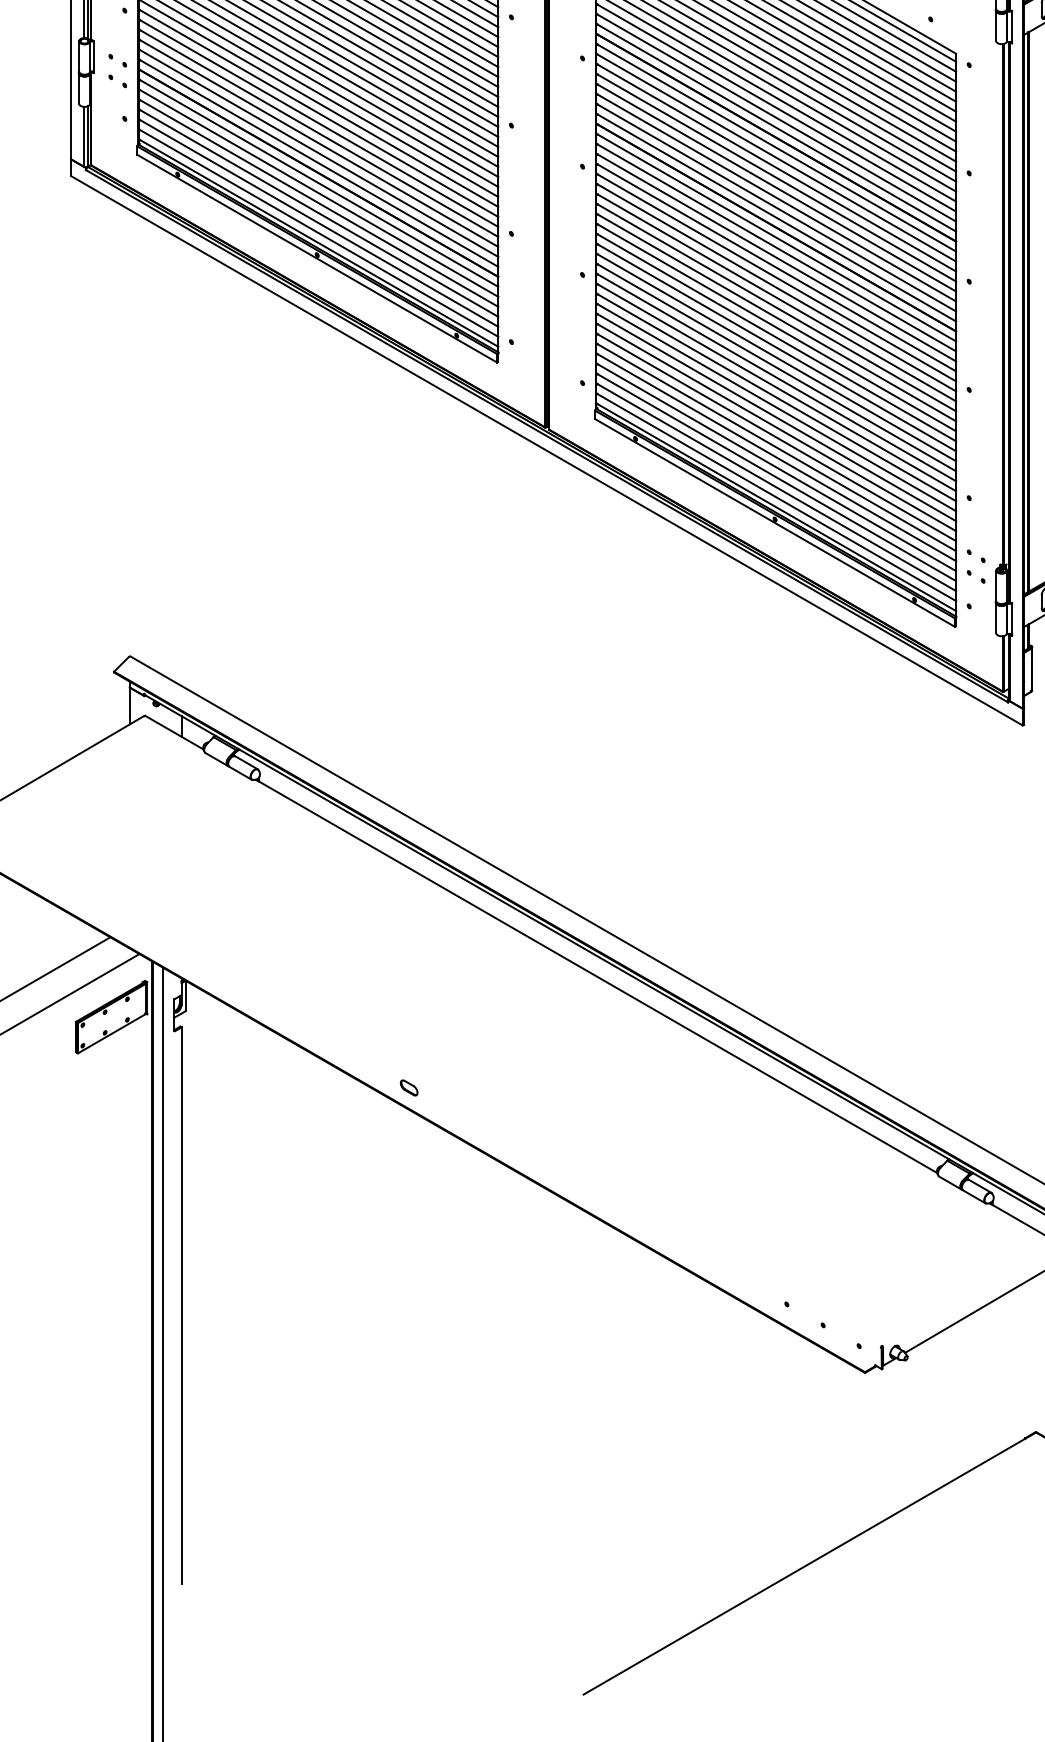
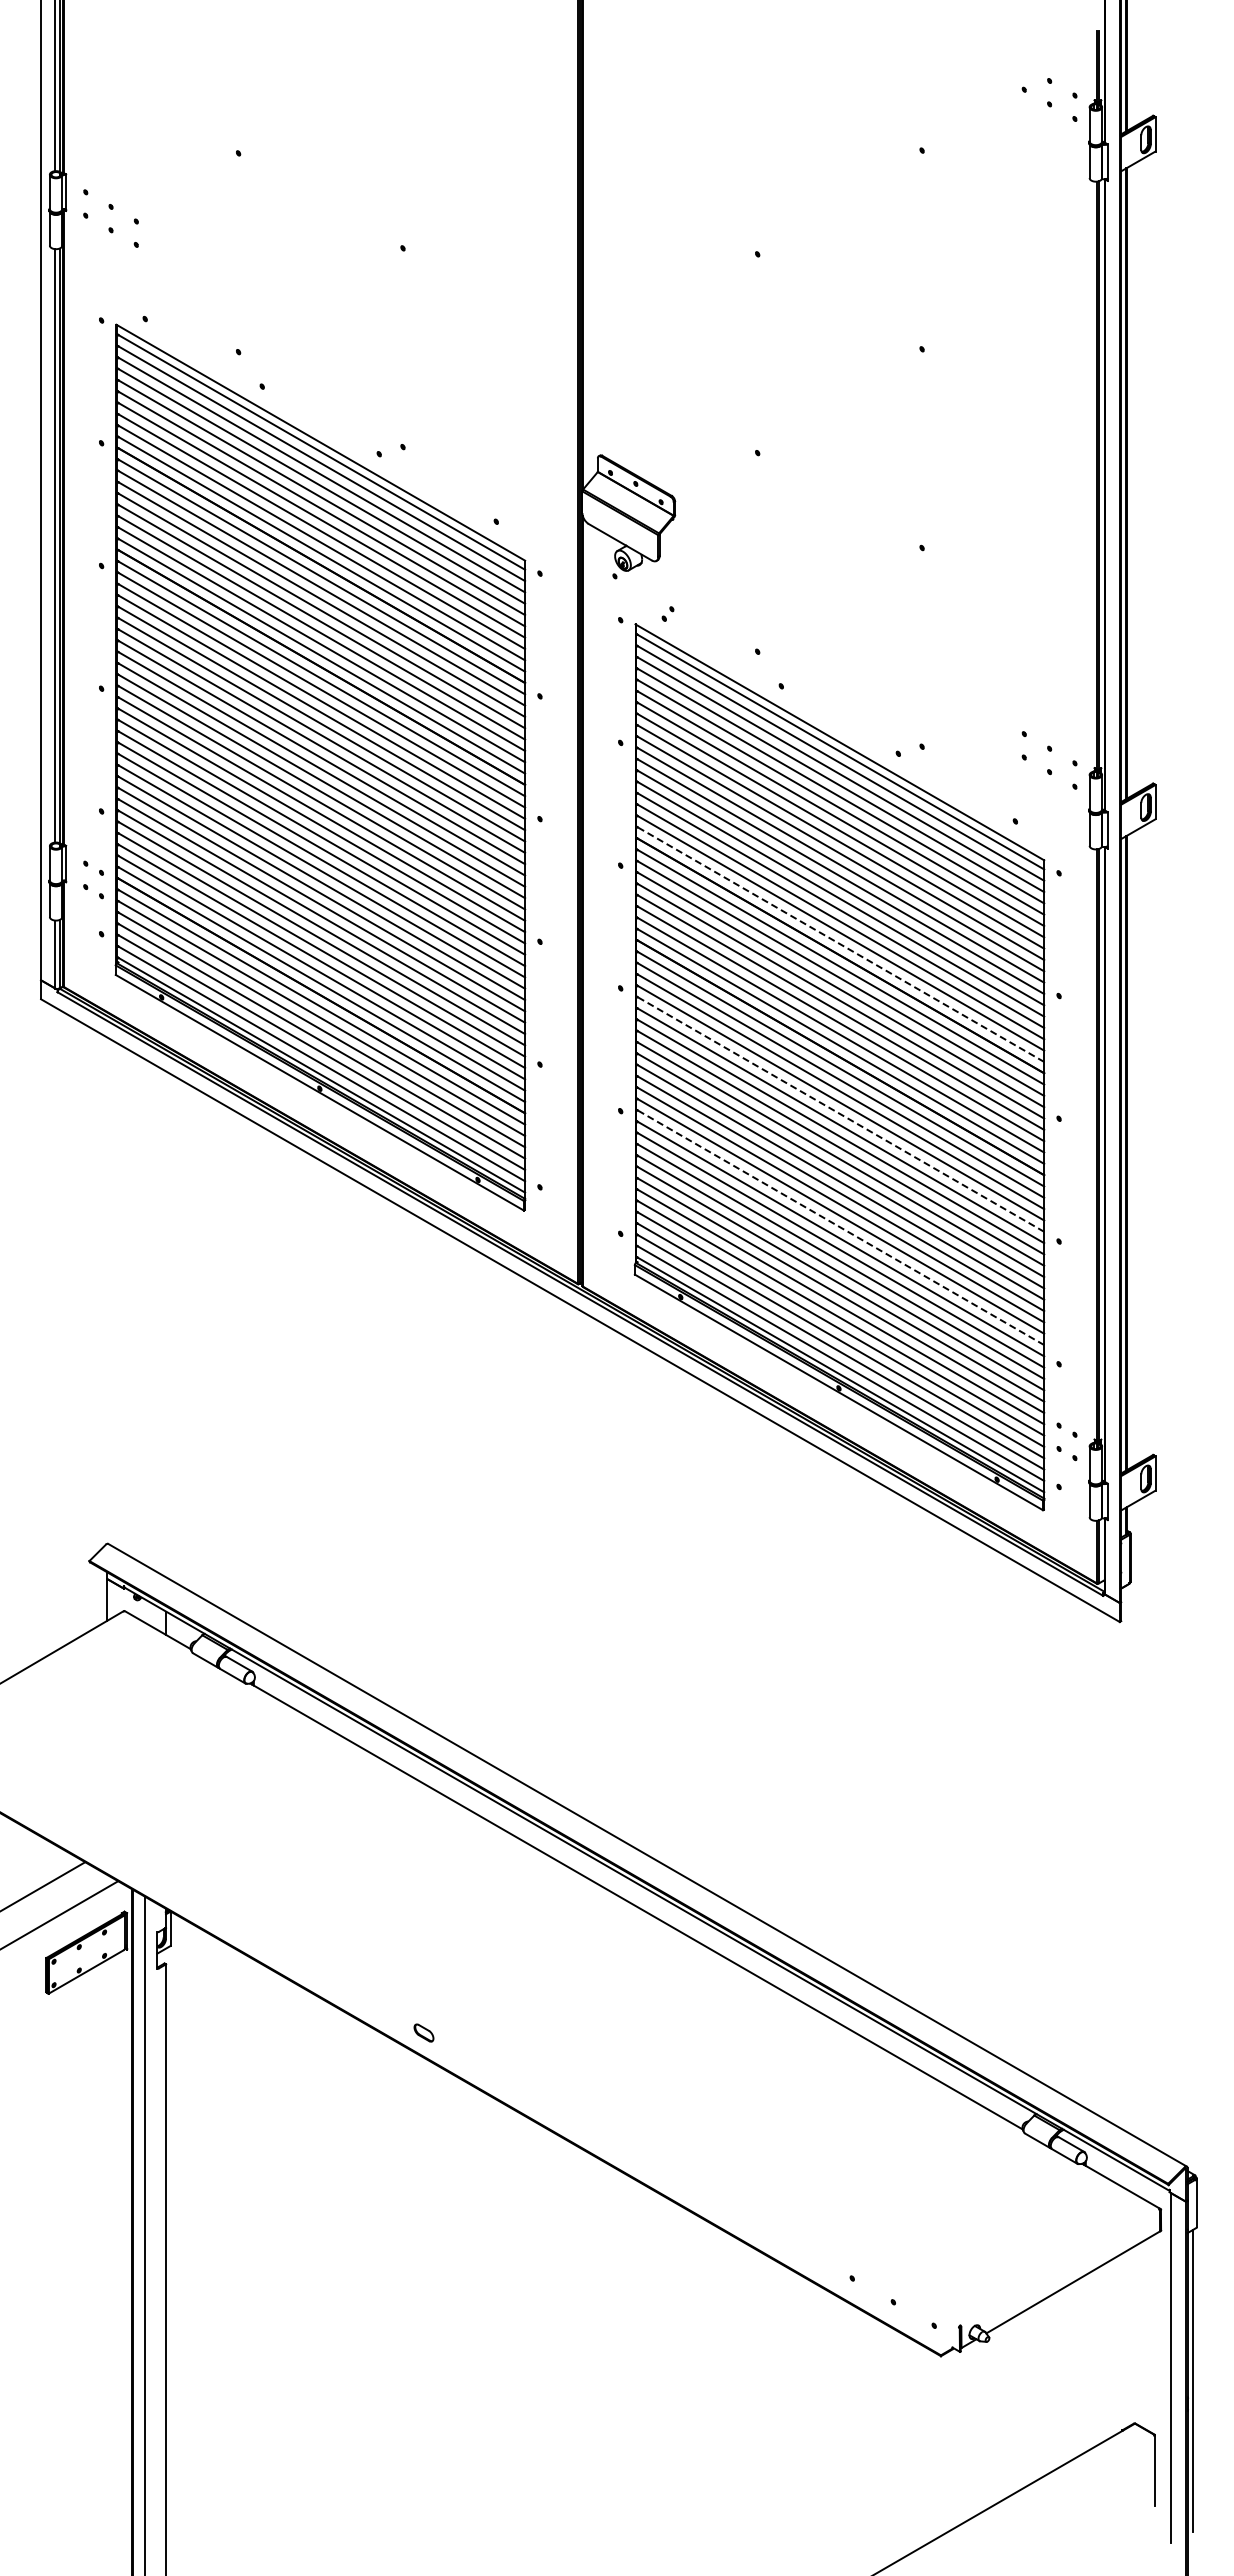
line: (776, 127) -> (840, 944), solid -> dashed
line: (776, 277) -> (840, 1114), solid -> dashed
line: (776, 377) -> (840, 1227), solid -> dashed

